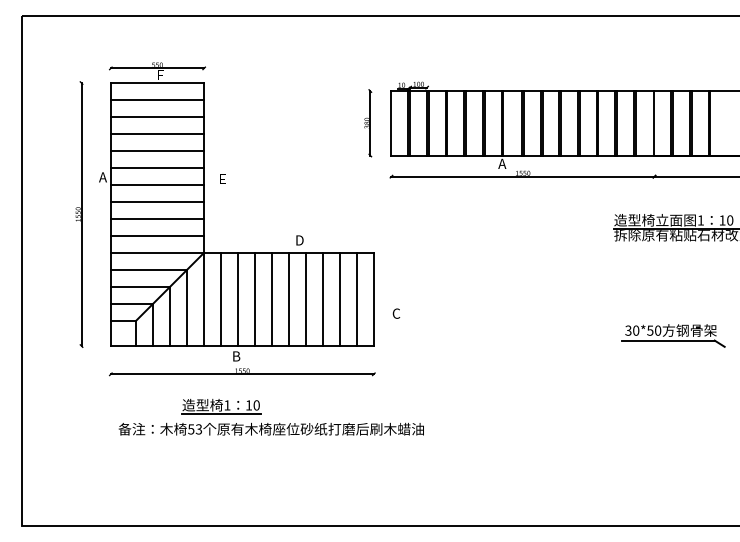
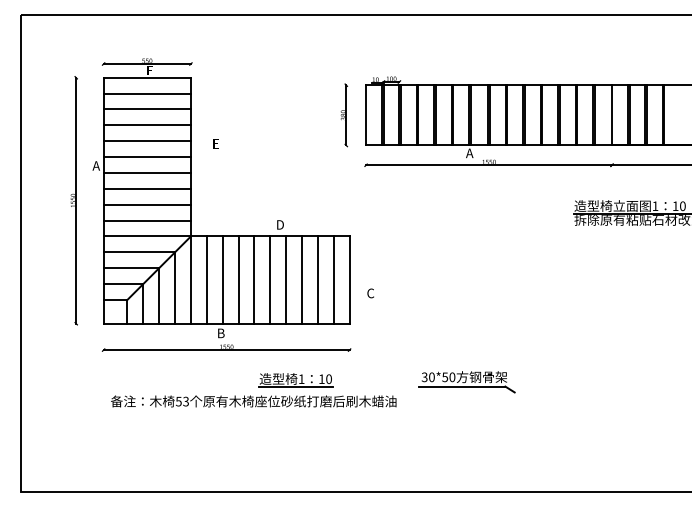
text: (221, 179) -> (215, 143), moved
part: (673, 336) -> (466, 382), moved
part: (220, 406) -> (295, 380), moved

